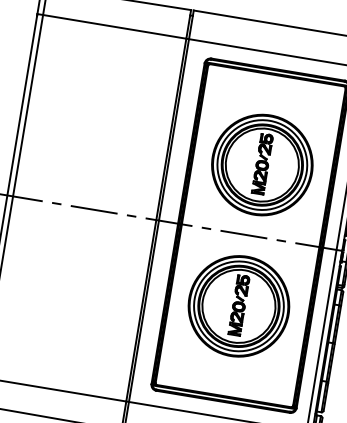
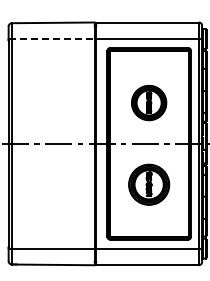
line: (113, 27) -> (52, 39), solid -> dashed
part: (261, 163) -> (148, 102), size x0.6
part: (237, 305) -> (148, 184), size x0.7

